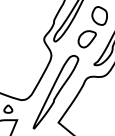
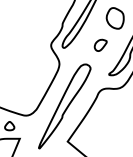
part: (86, 39) -> (100, 45), size x0.6

